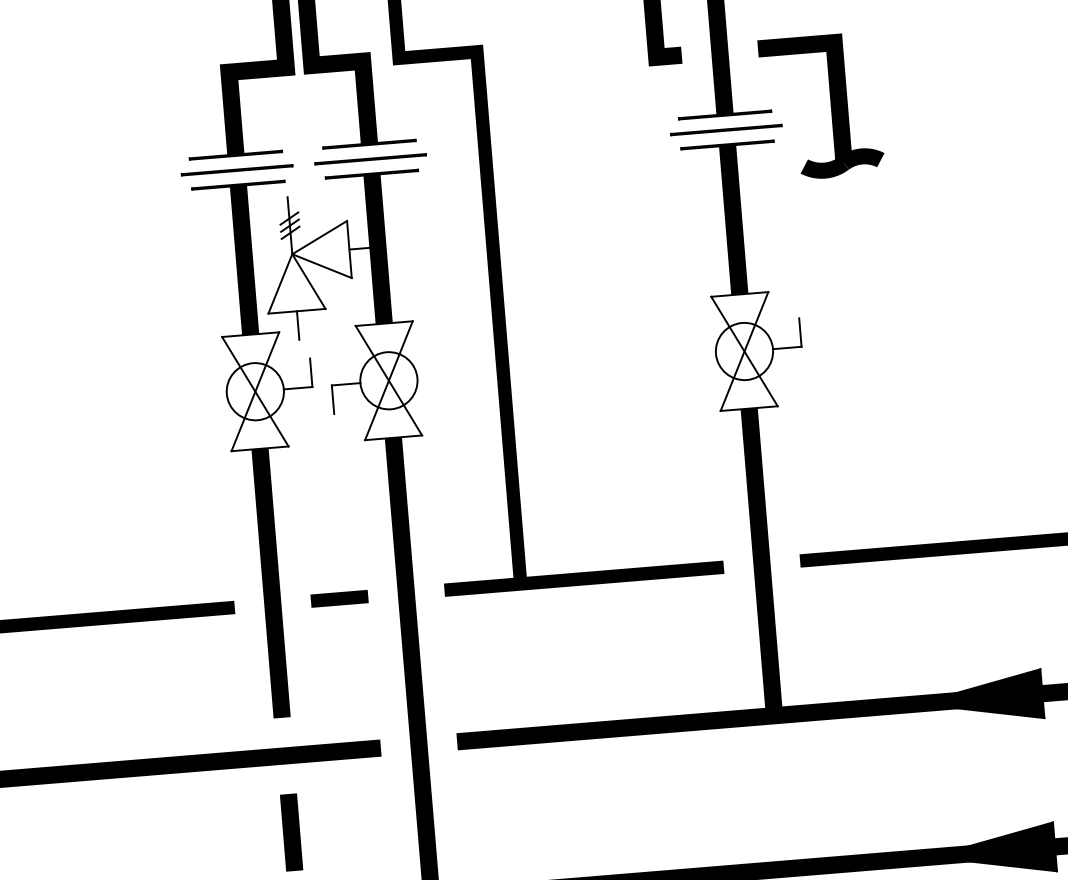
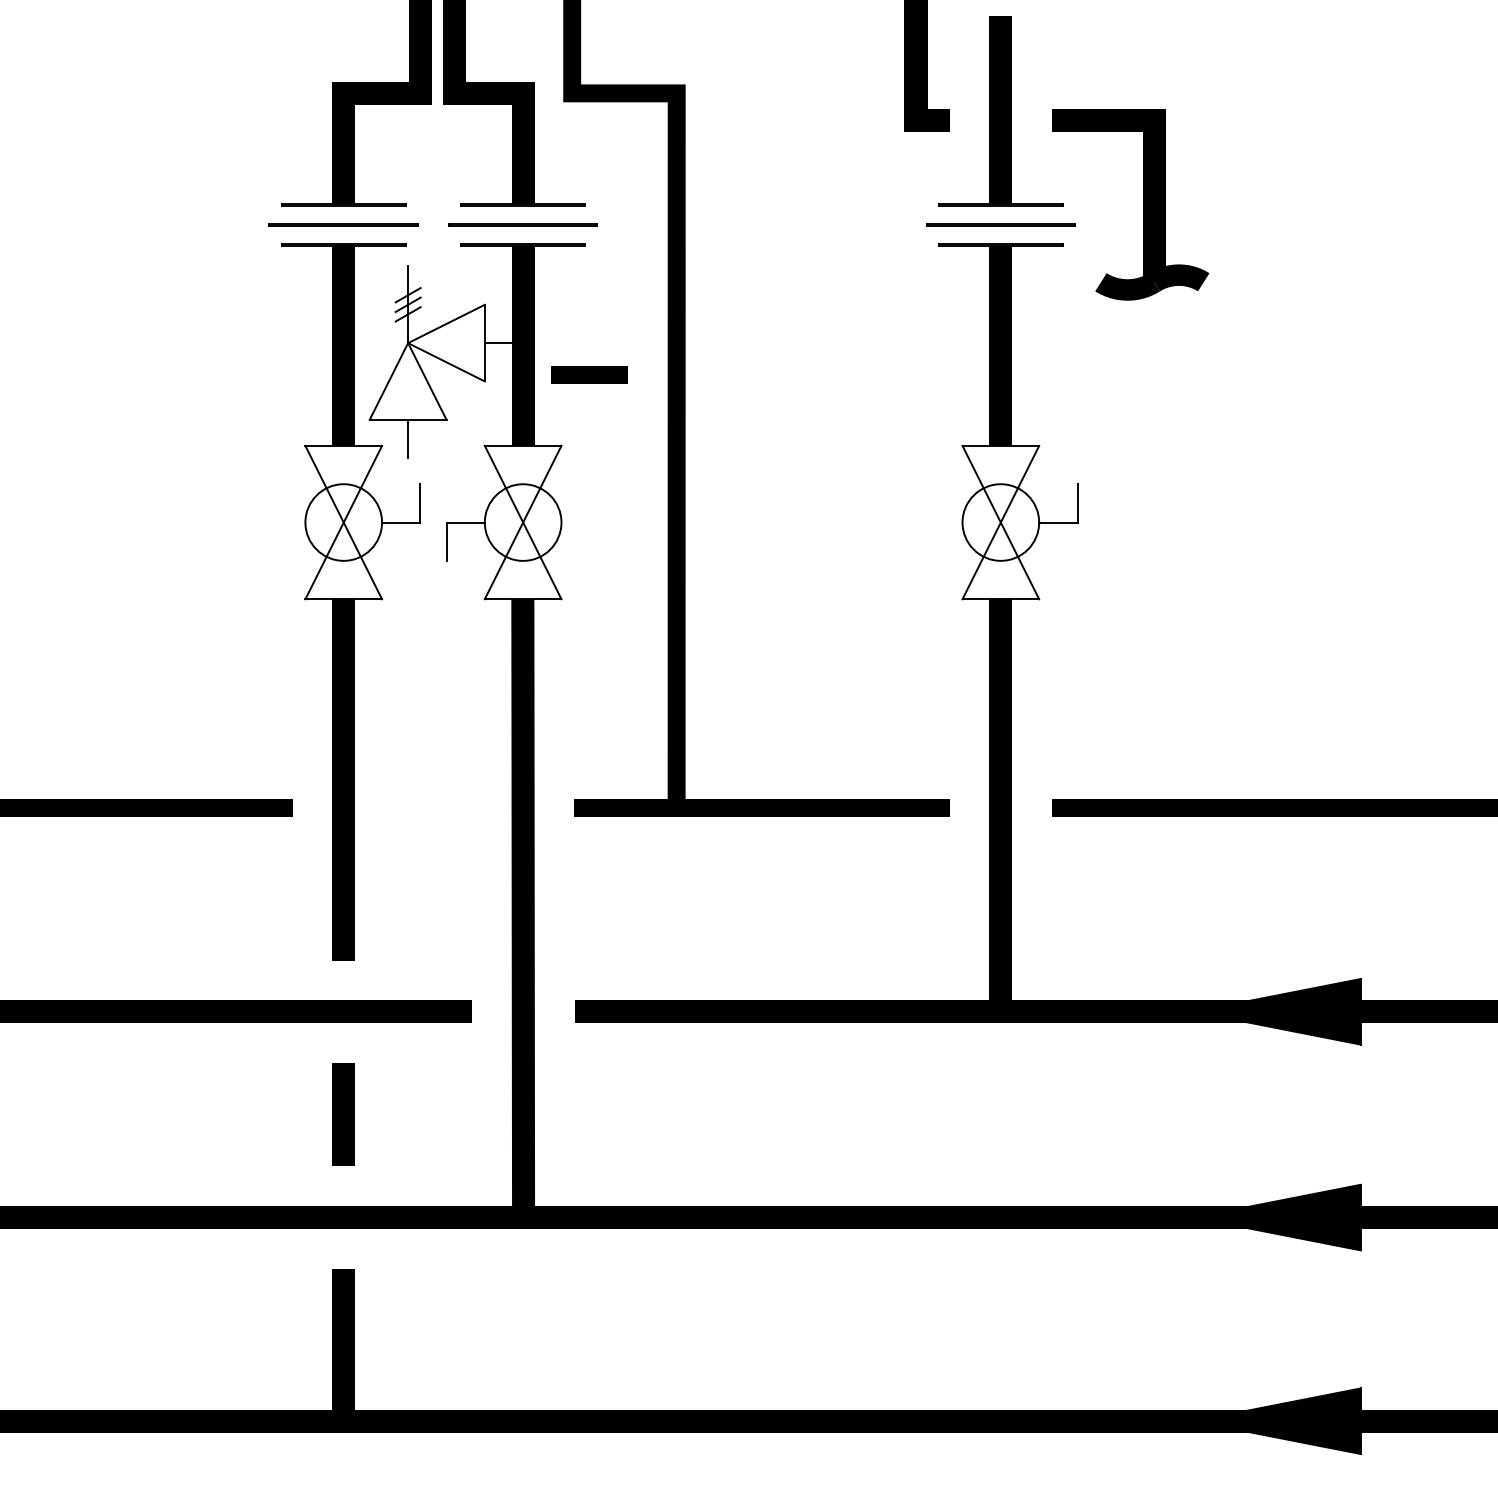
line: (339, 598) -> (589, 374), moved

